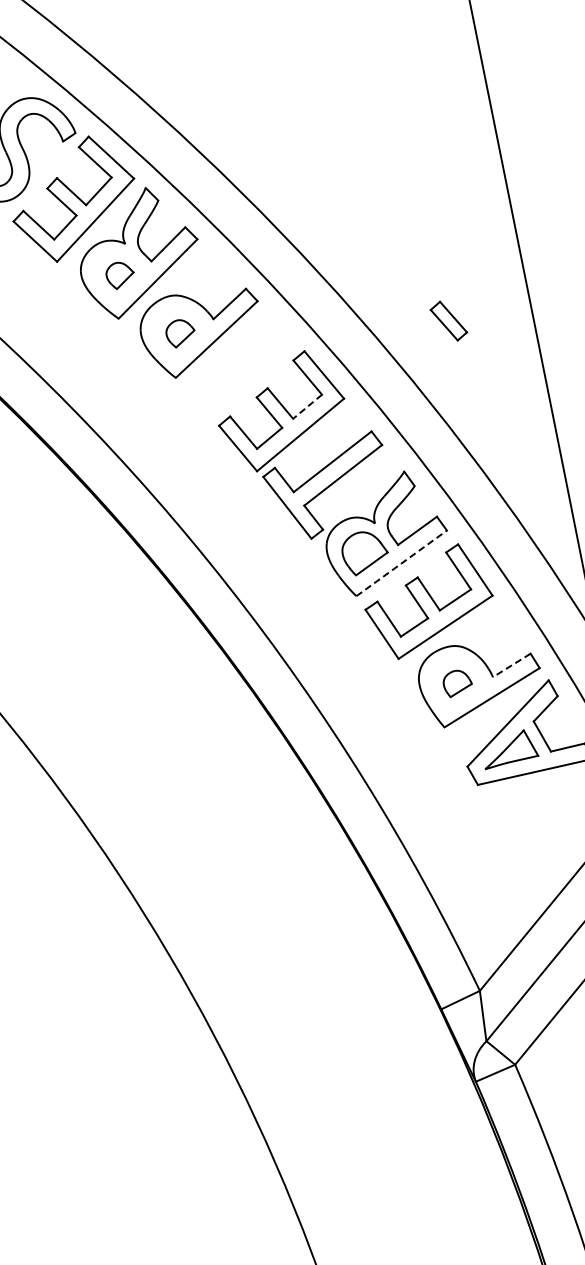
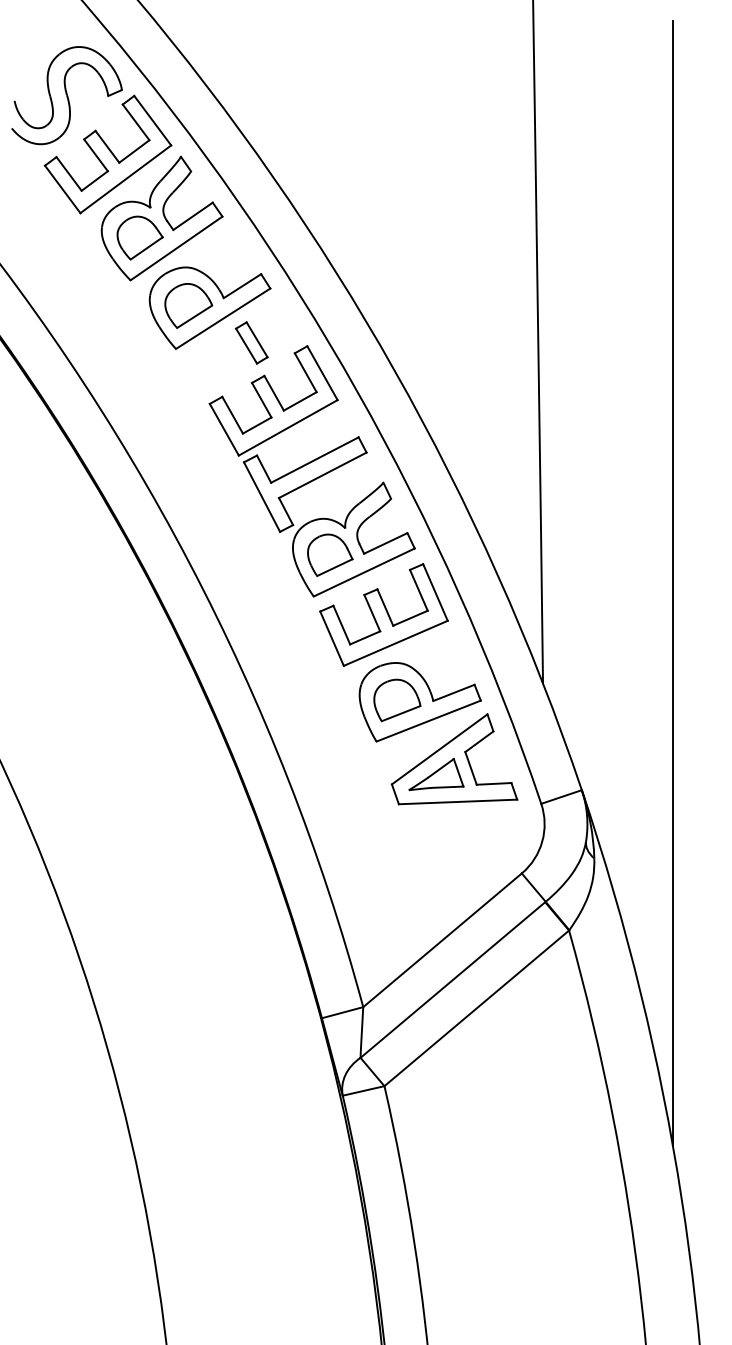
part: (119, 274) -> (139, 237), size x1.67
part: (448, 320) -> (251, 342), moved
part: (180, 332) -> (188, 305), size x1.67
line: (307, 406) -> (300, 401), dashed -> solid
line: (401, 563) -> (364, 572), dashed -> solid
line: (511, 666) -> (453, 693), dashed -> solid
part: (457, 683) -> (397, 700), size x1.67

